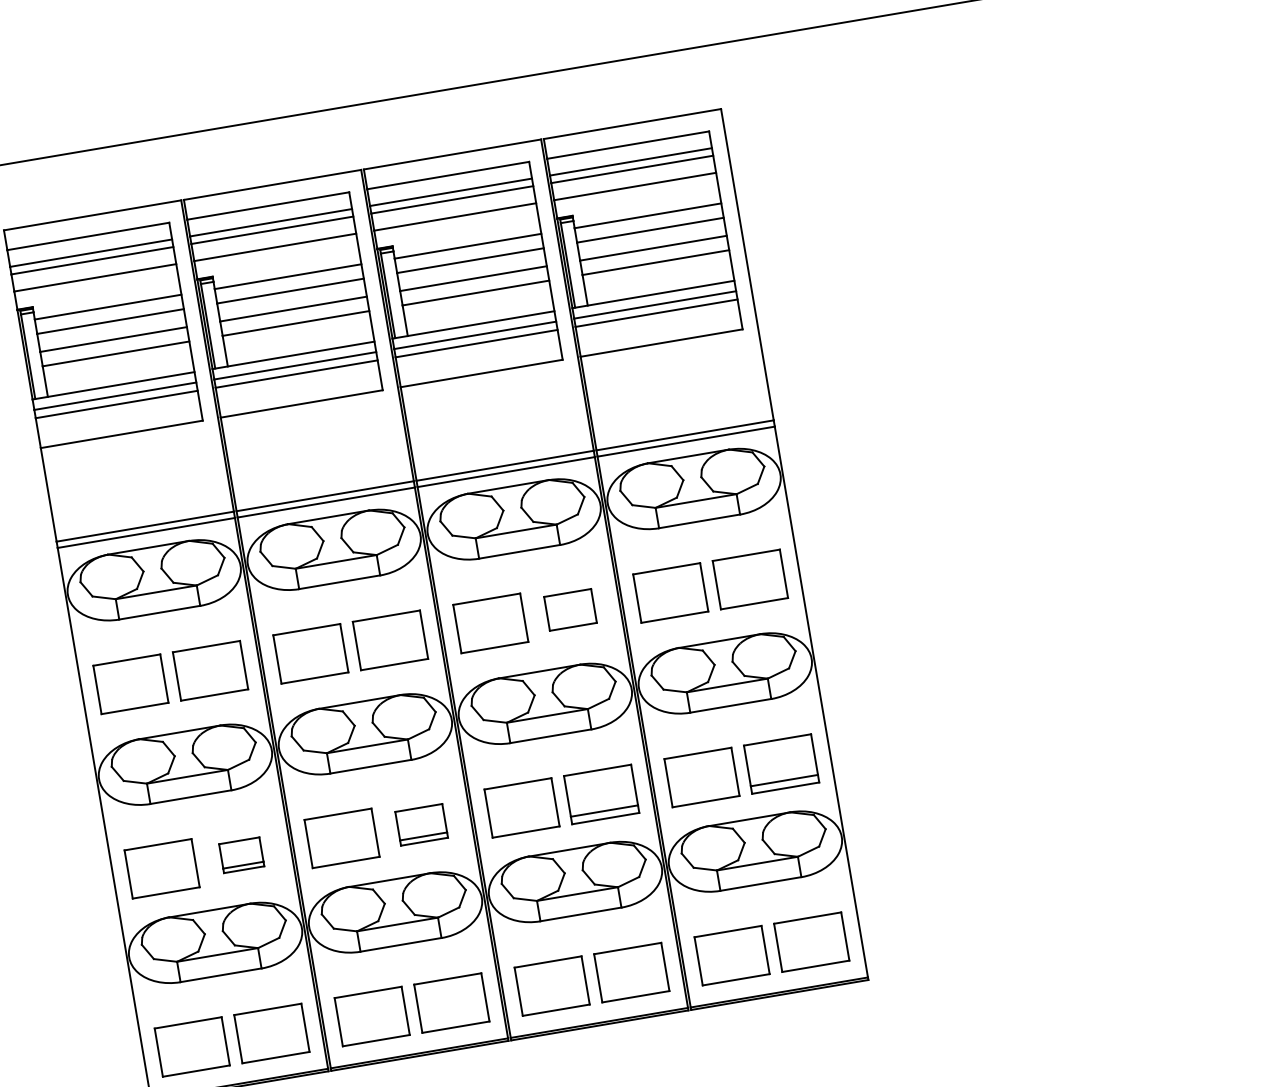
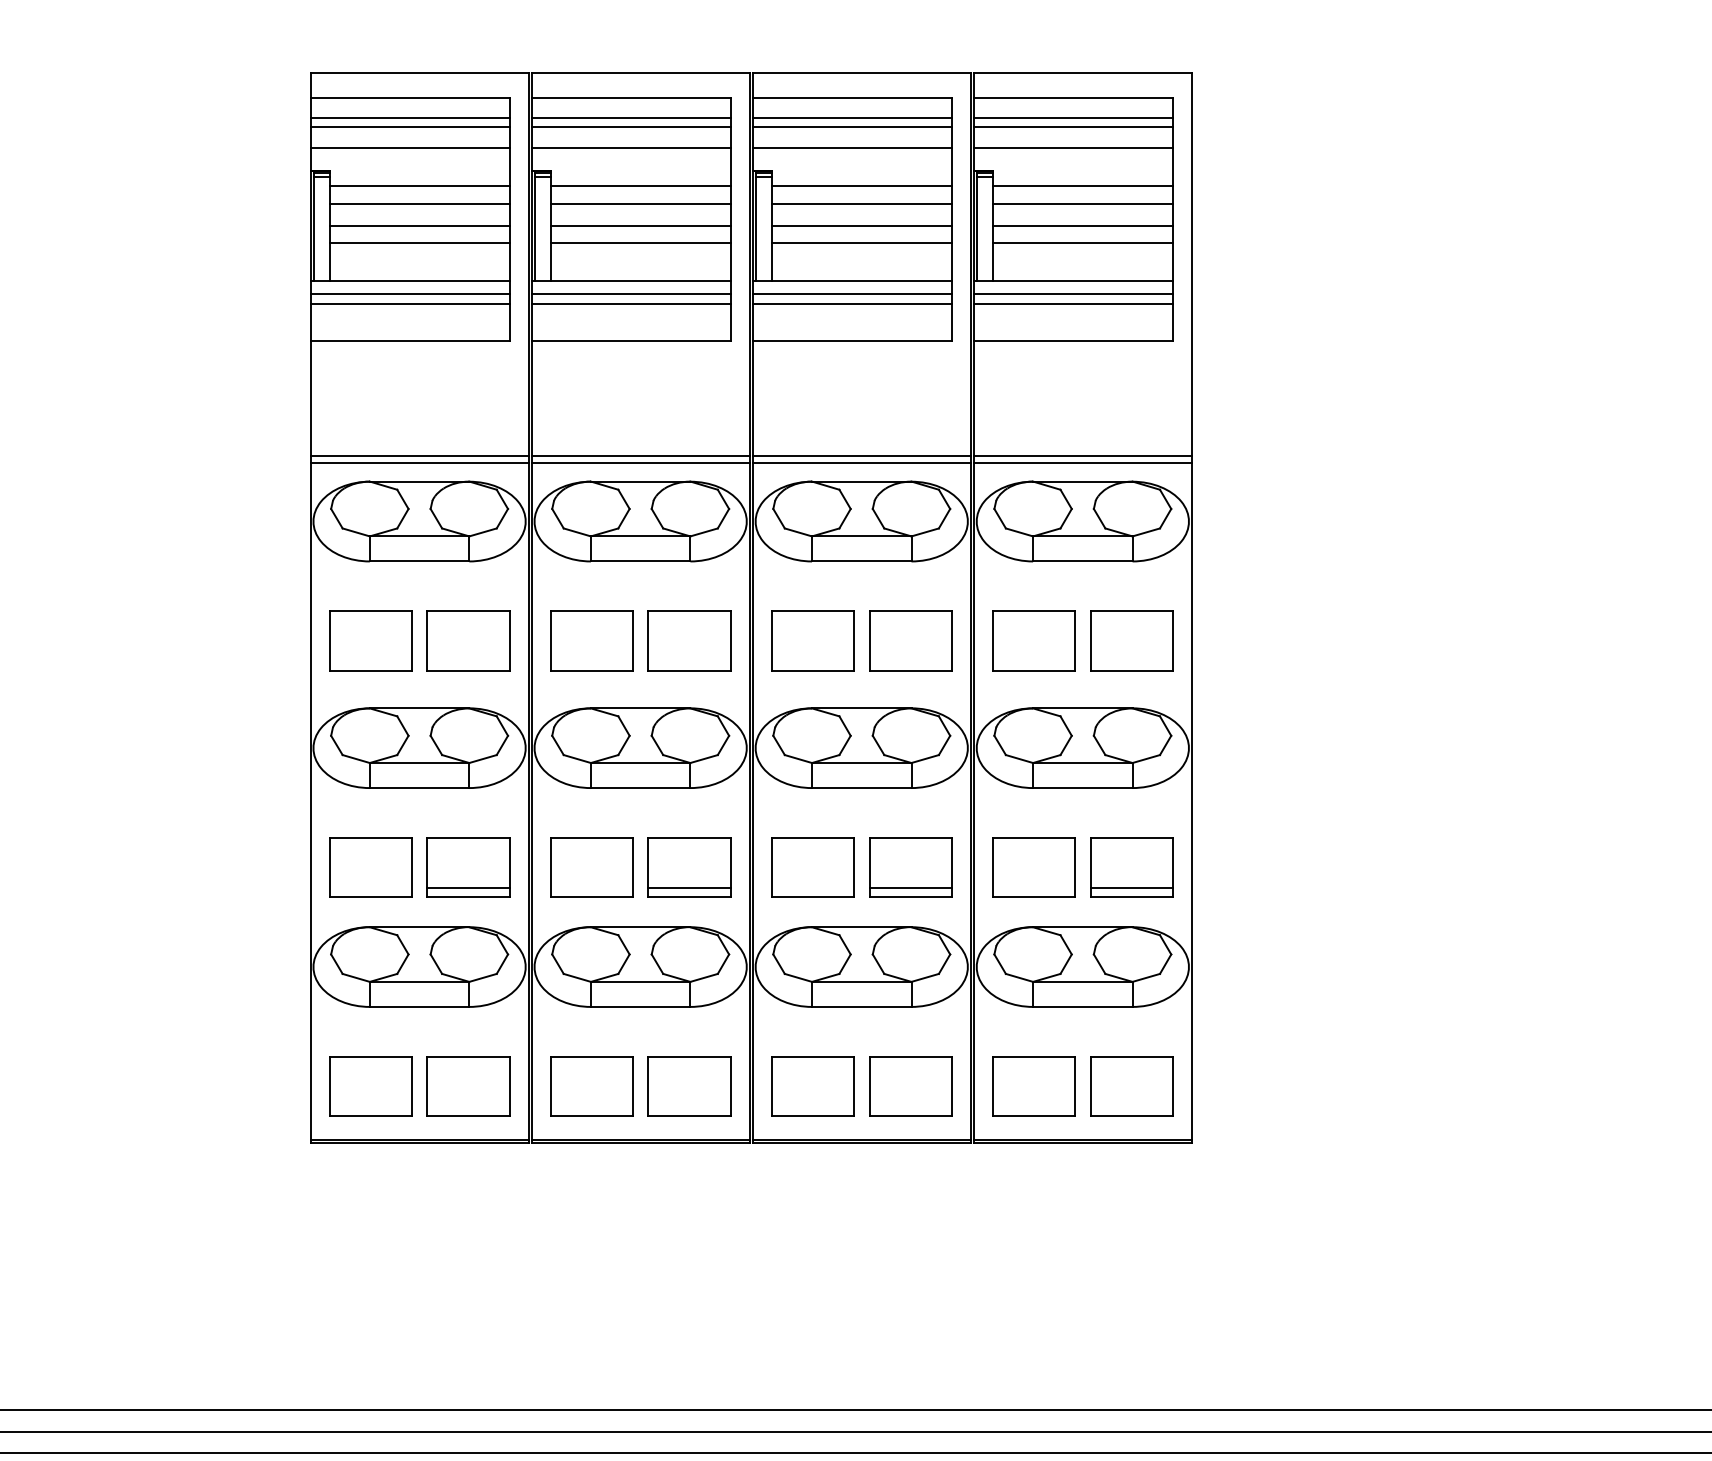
part: (570, 609) -> (910, 640), size x1.43
part: (421, 824) -> (689, 867), size x1.43
part: (241, 855) -> (468, 867), size x1.67

